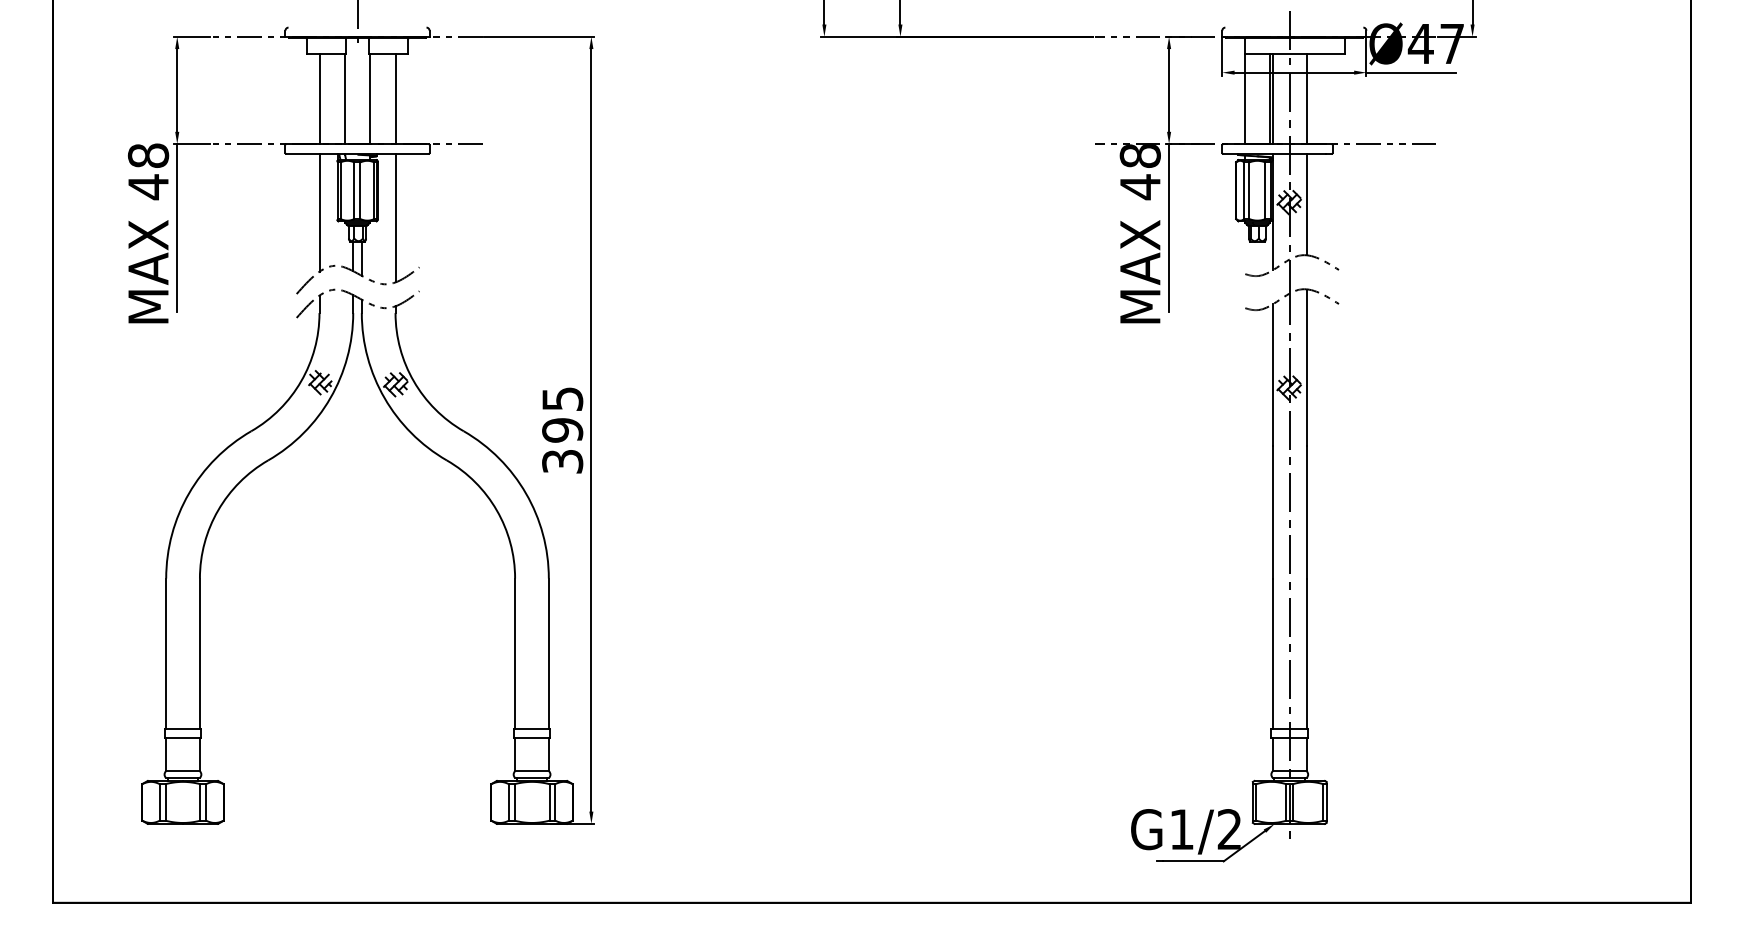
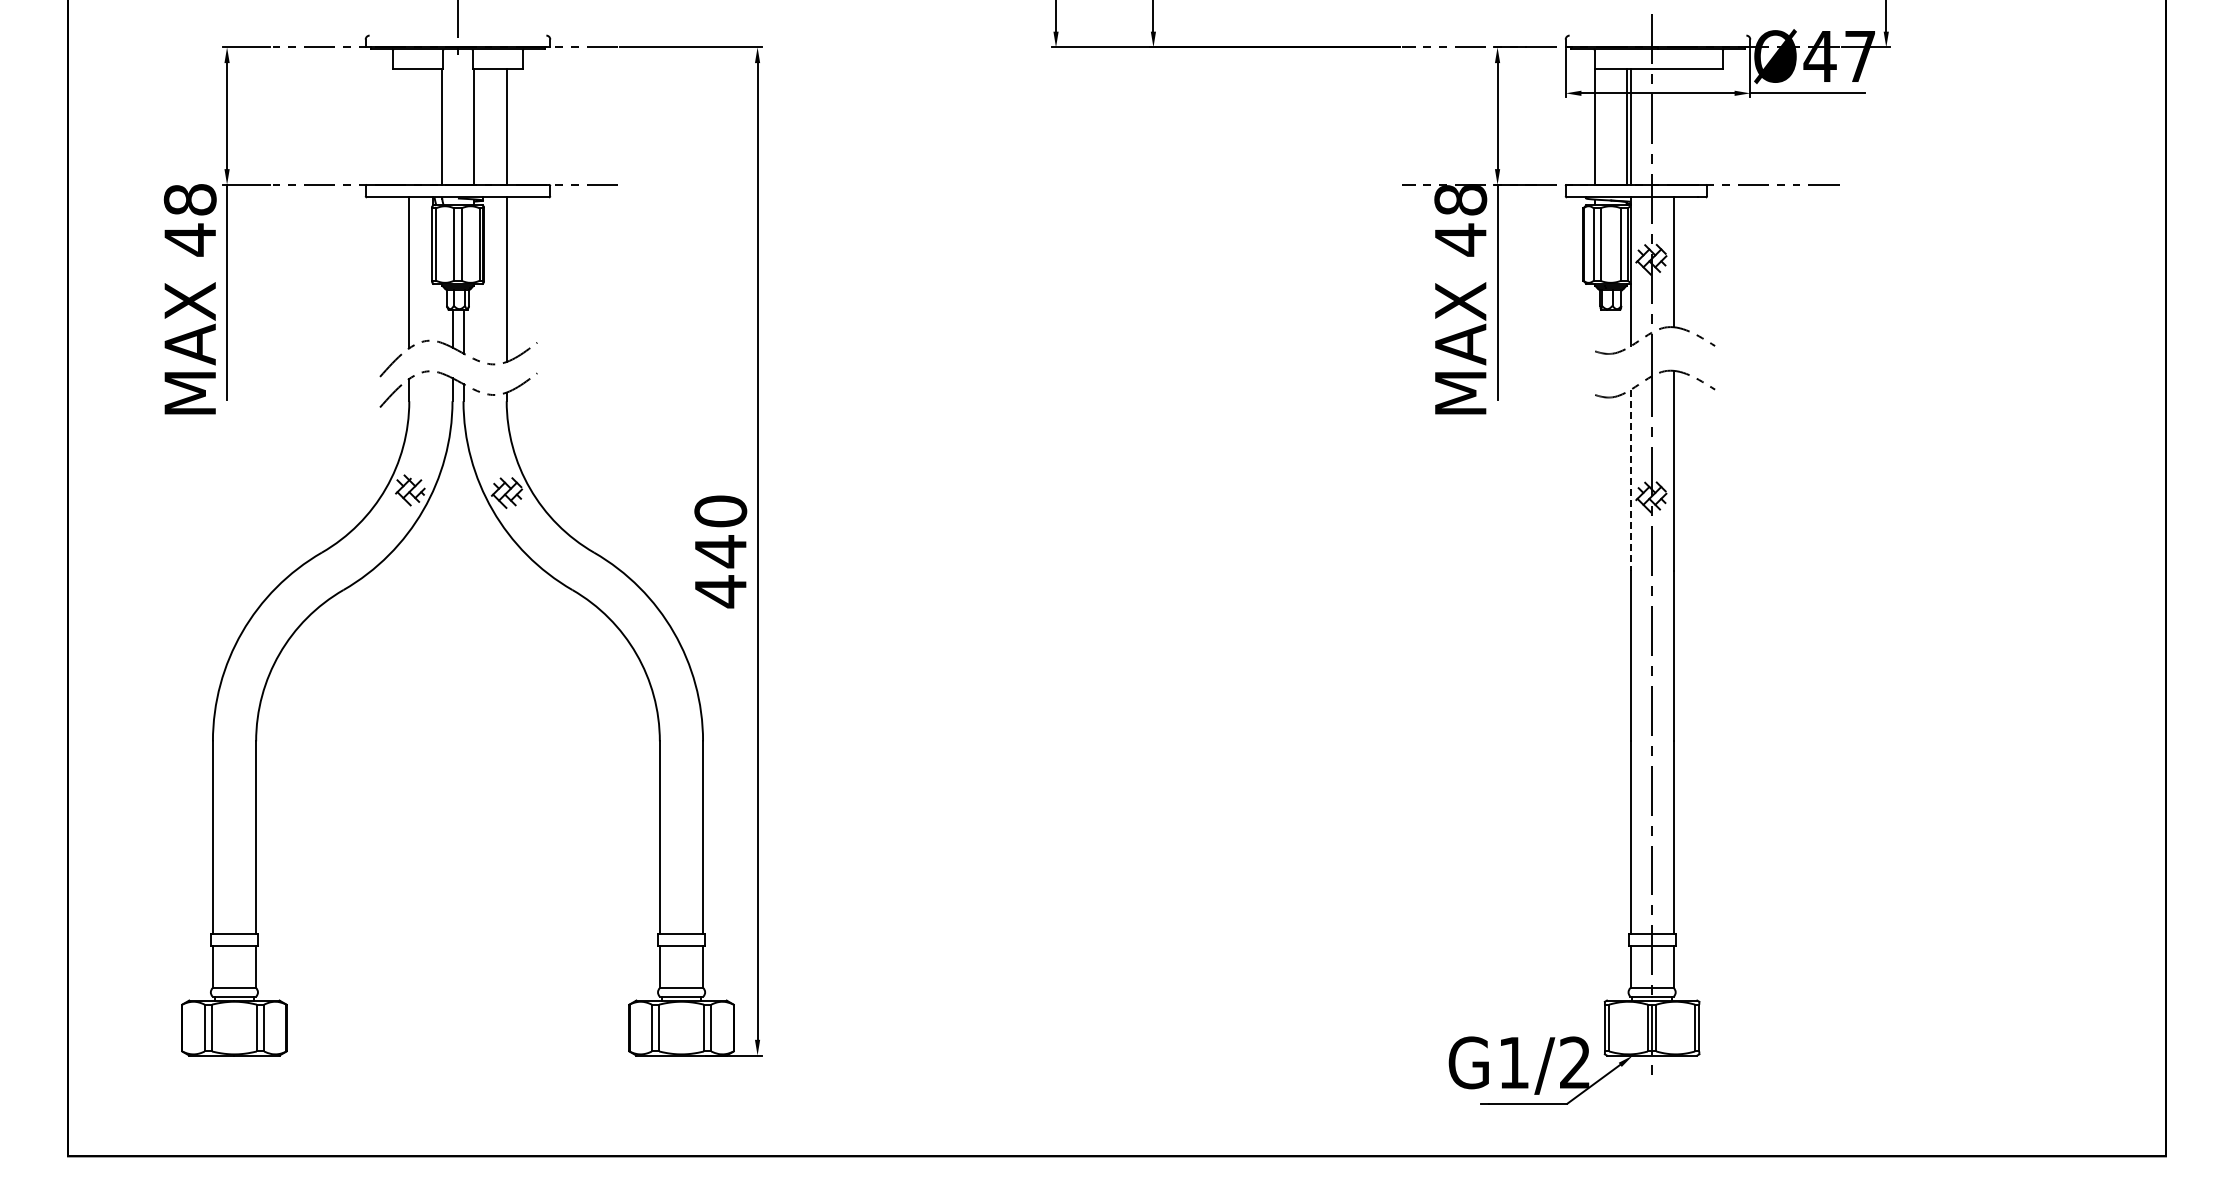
line: (319, 98) -> (409, 126), removed
line: (1306, 98) -> (1673, 126), removed
line: (1272, 374) -> (1630, 480), solid -> dashed
text: (562, 430) -> (720, 551), 395 -> 440

